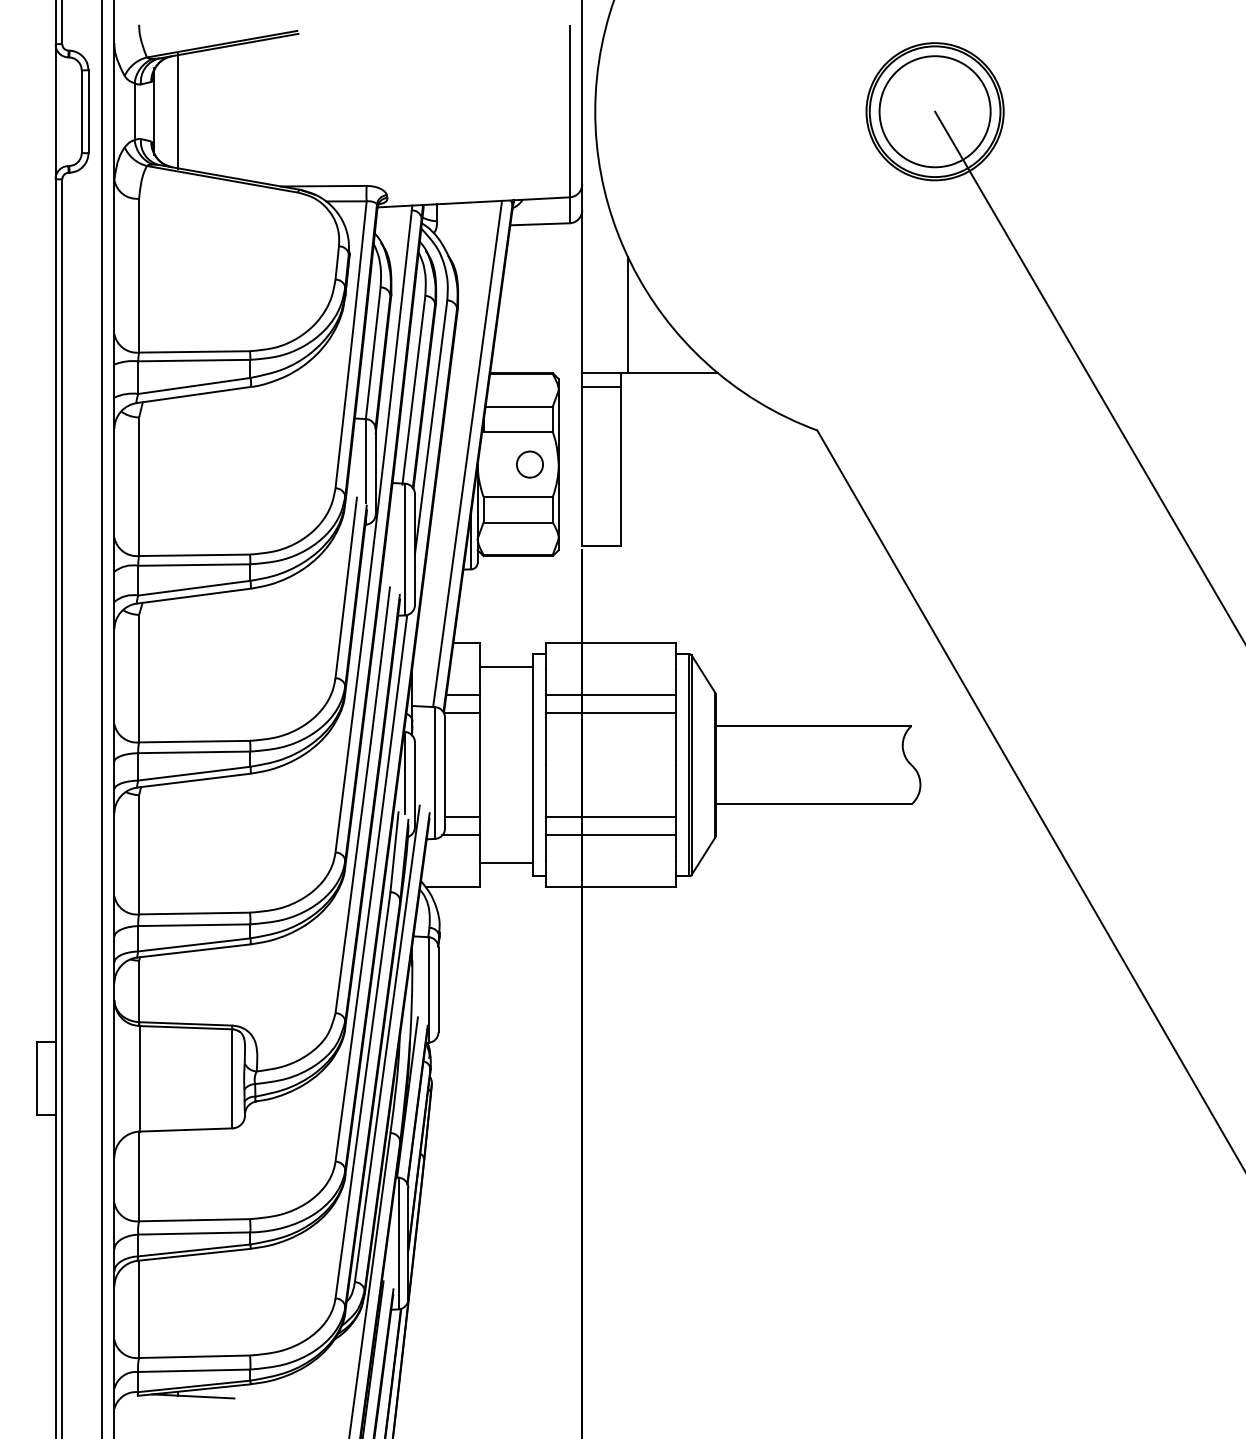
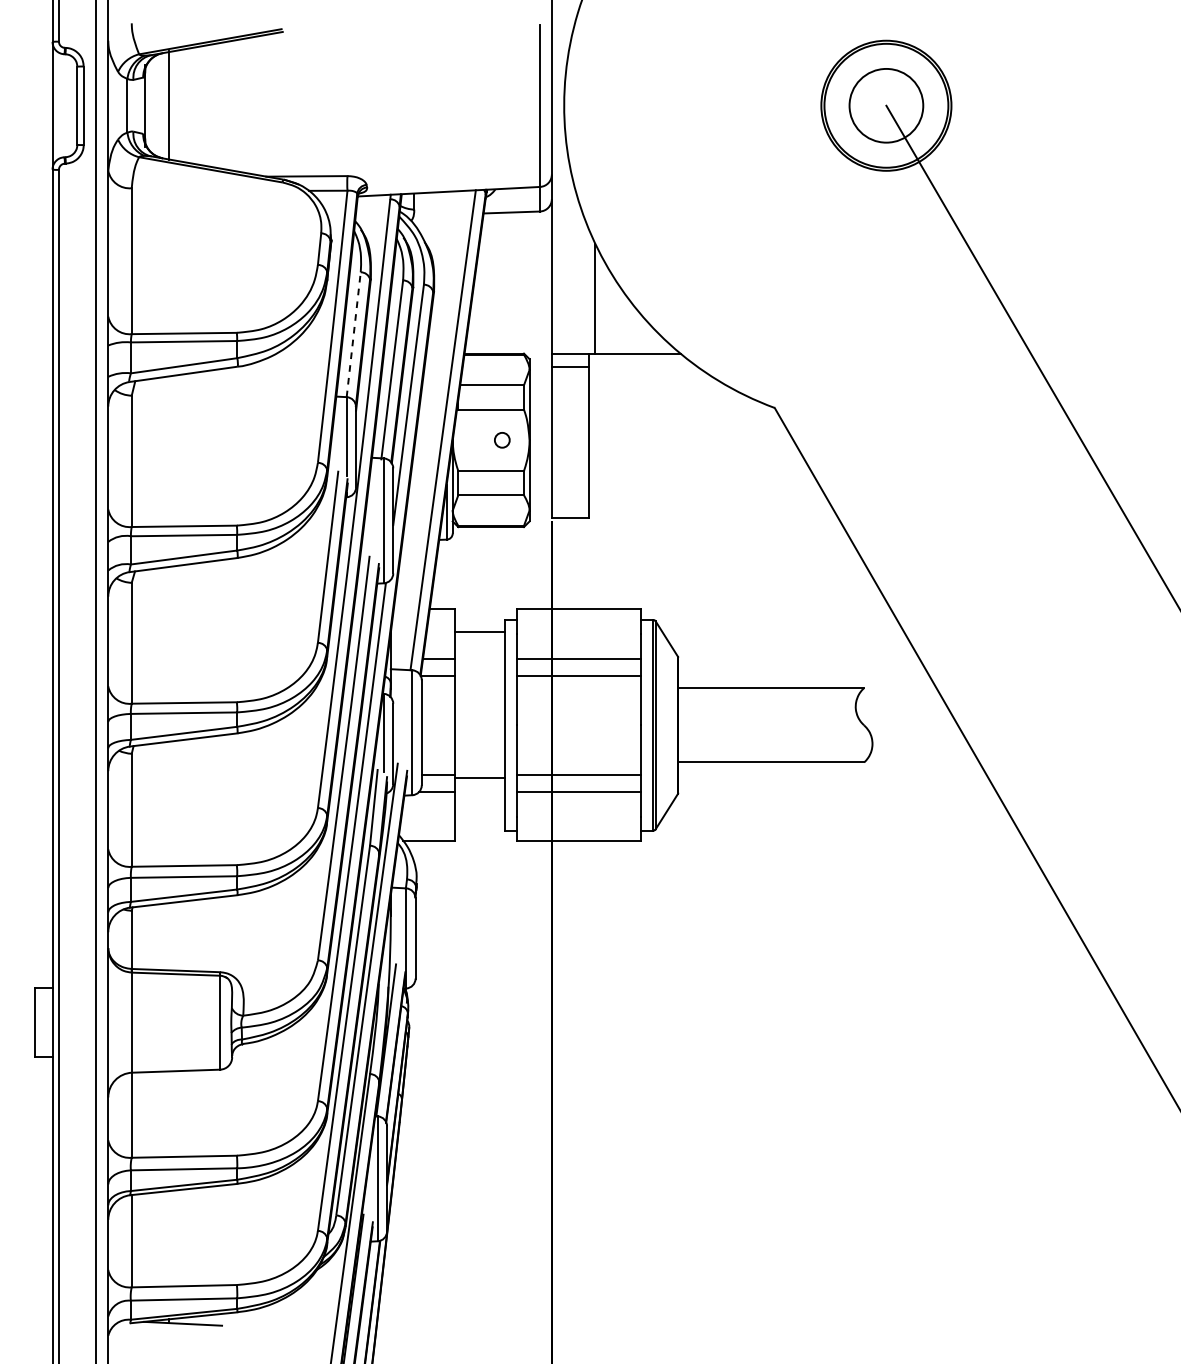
circle: (934, 111) -> (885, 105), size x0.7
line: (373, 352) -> (353, 334), solid -> dashed
circle: (529, 464) -> (501, 440), size x0.6
line: (506, 863) -> (480, 778), moved

